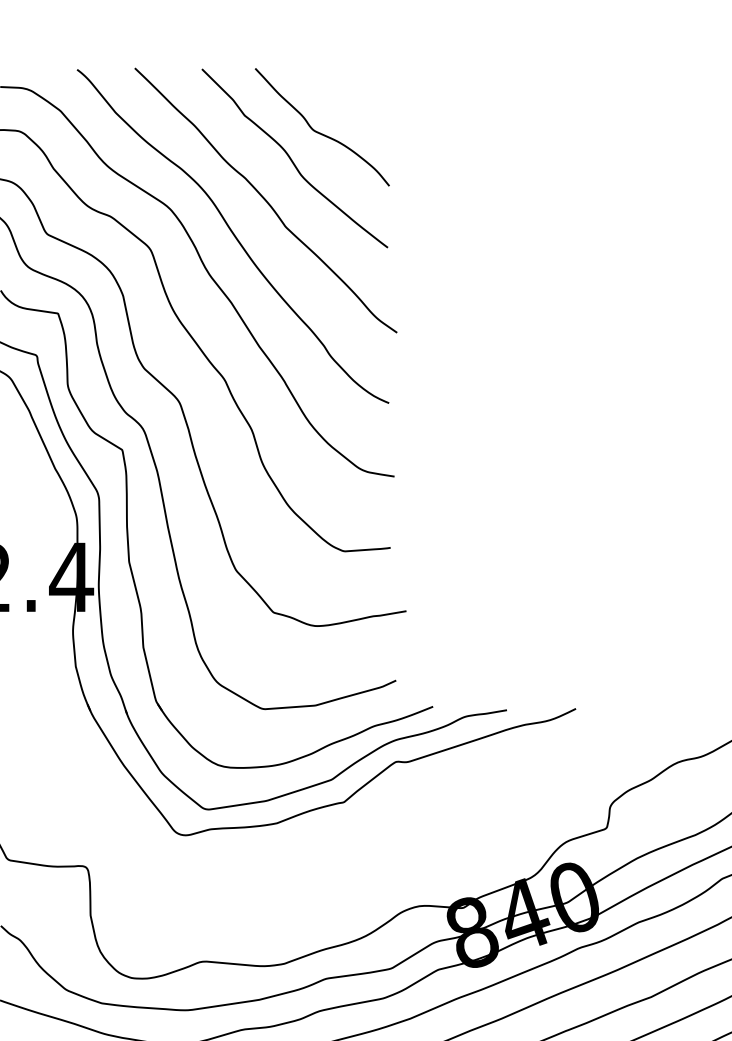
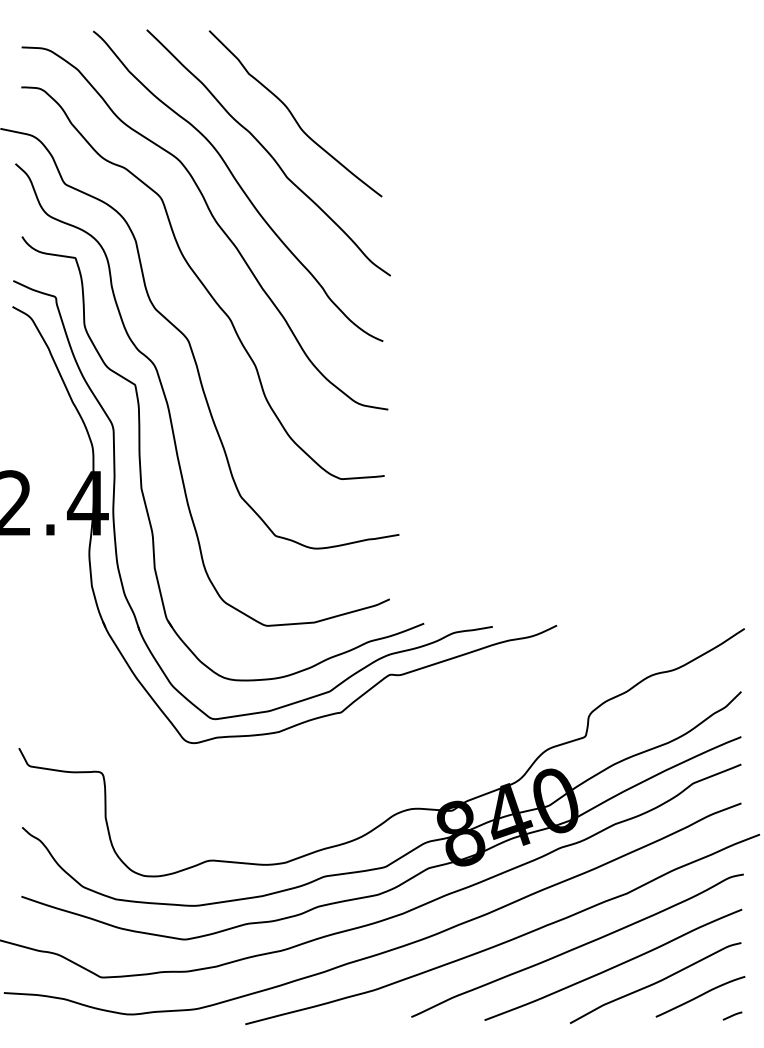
curve: (320, 132) -> (319, 89), removed

